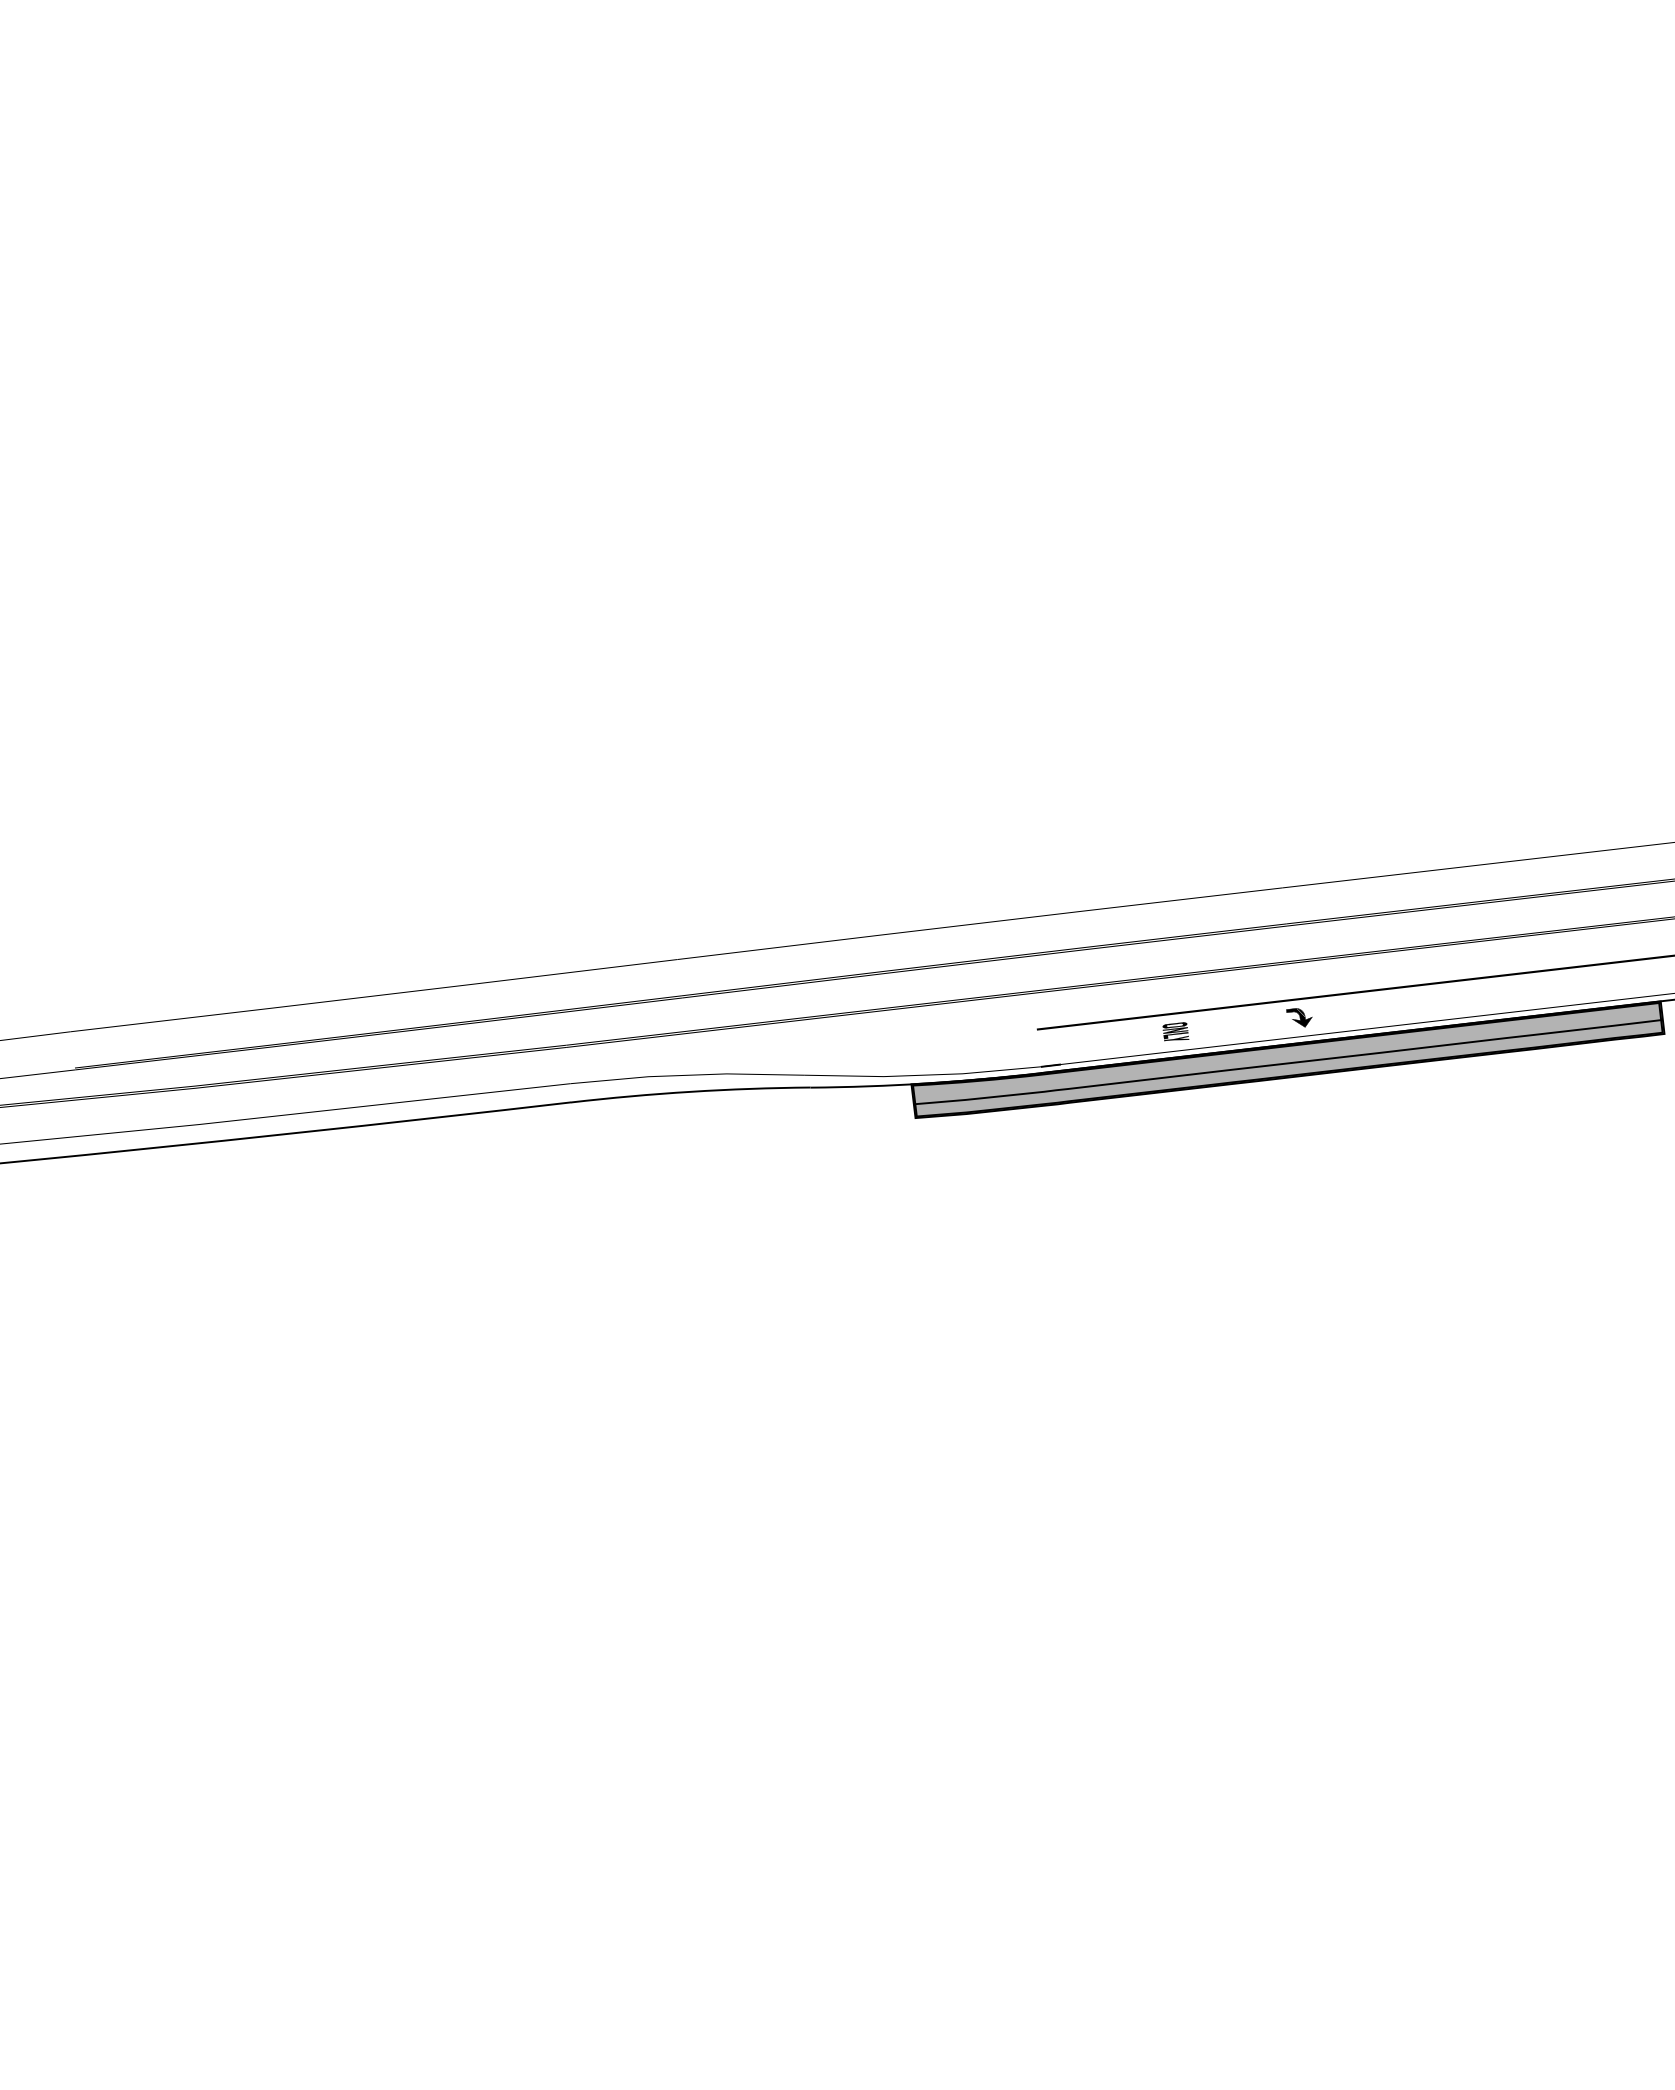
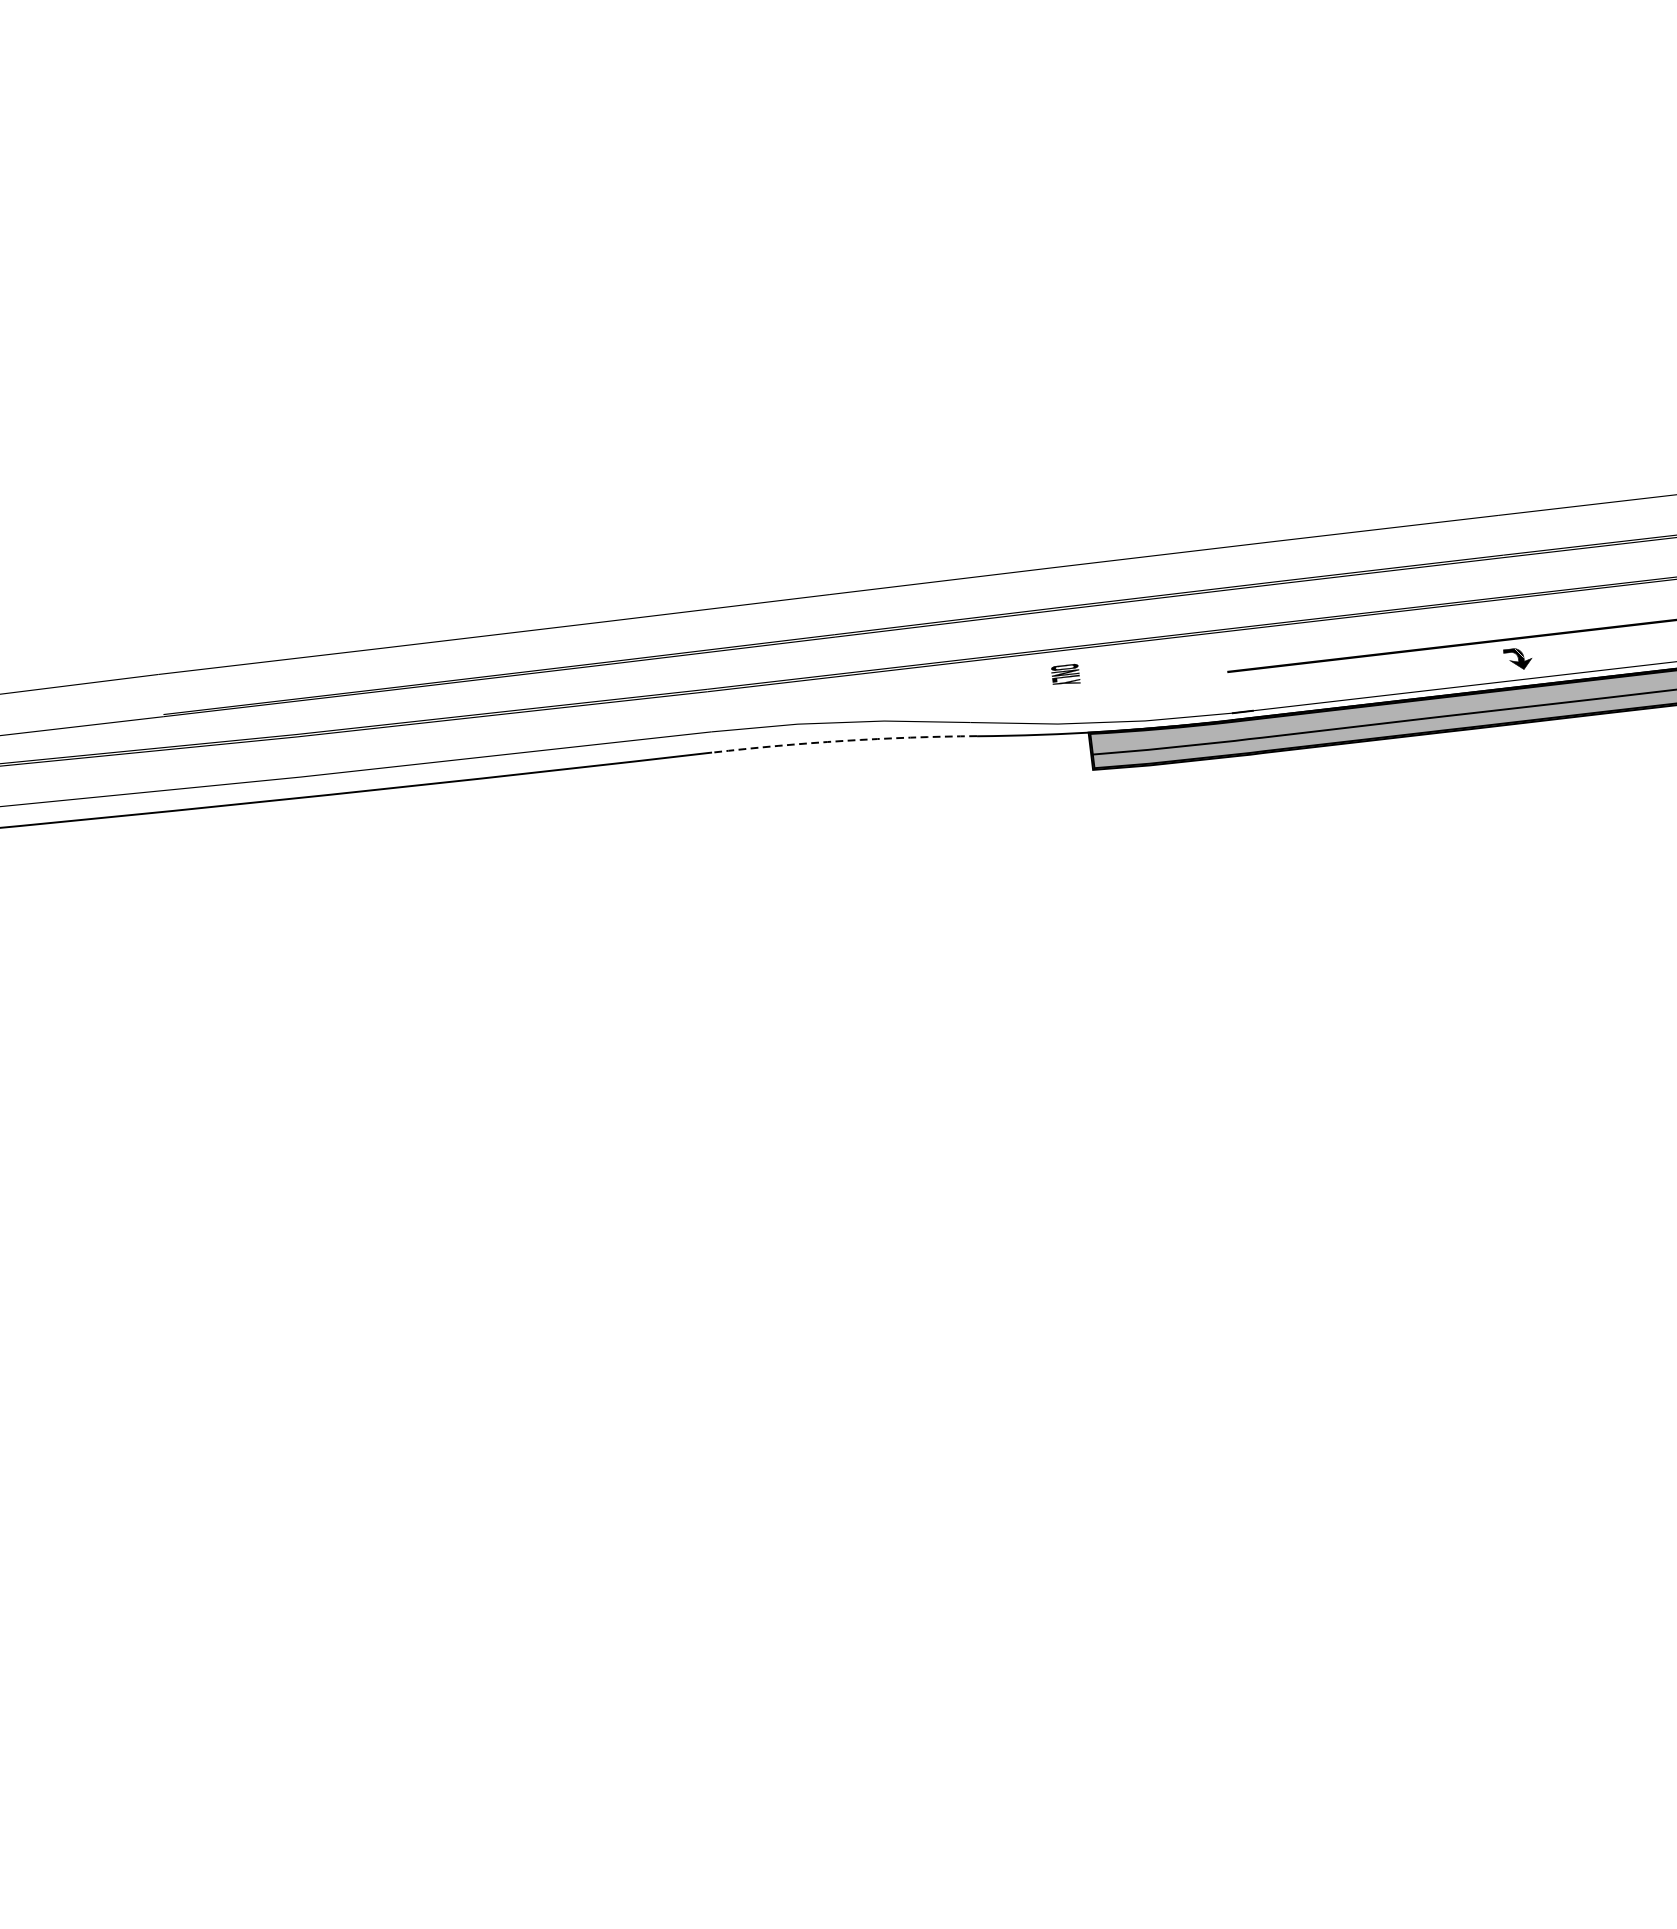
part: (1175, 1031) -> (1065, 674), moved
arc: (690, 1091) -> (844, 740), solid -> dashed

